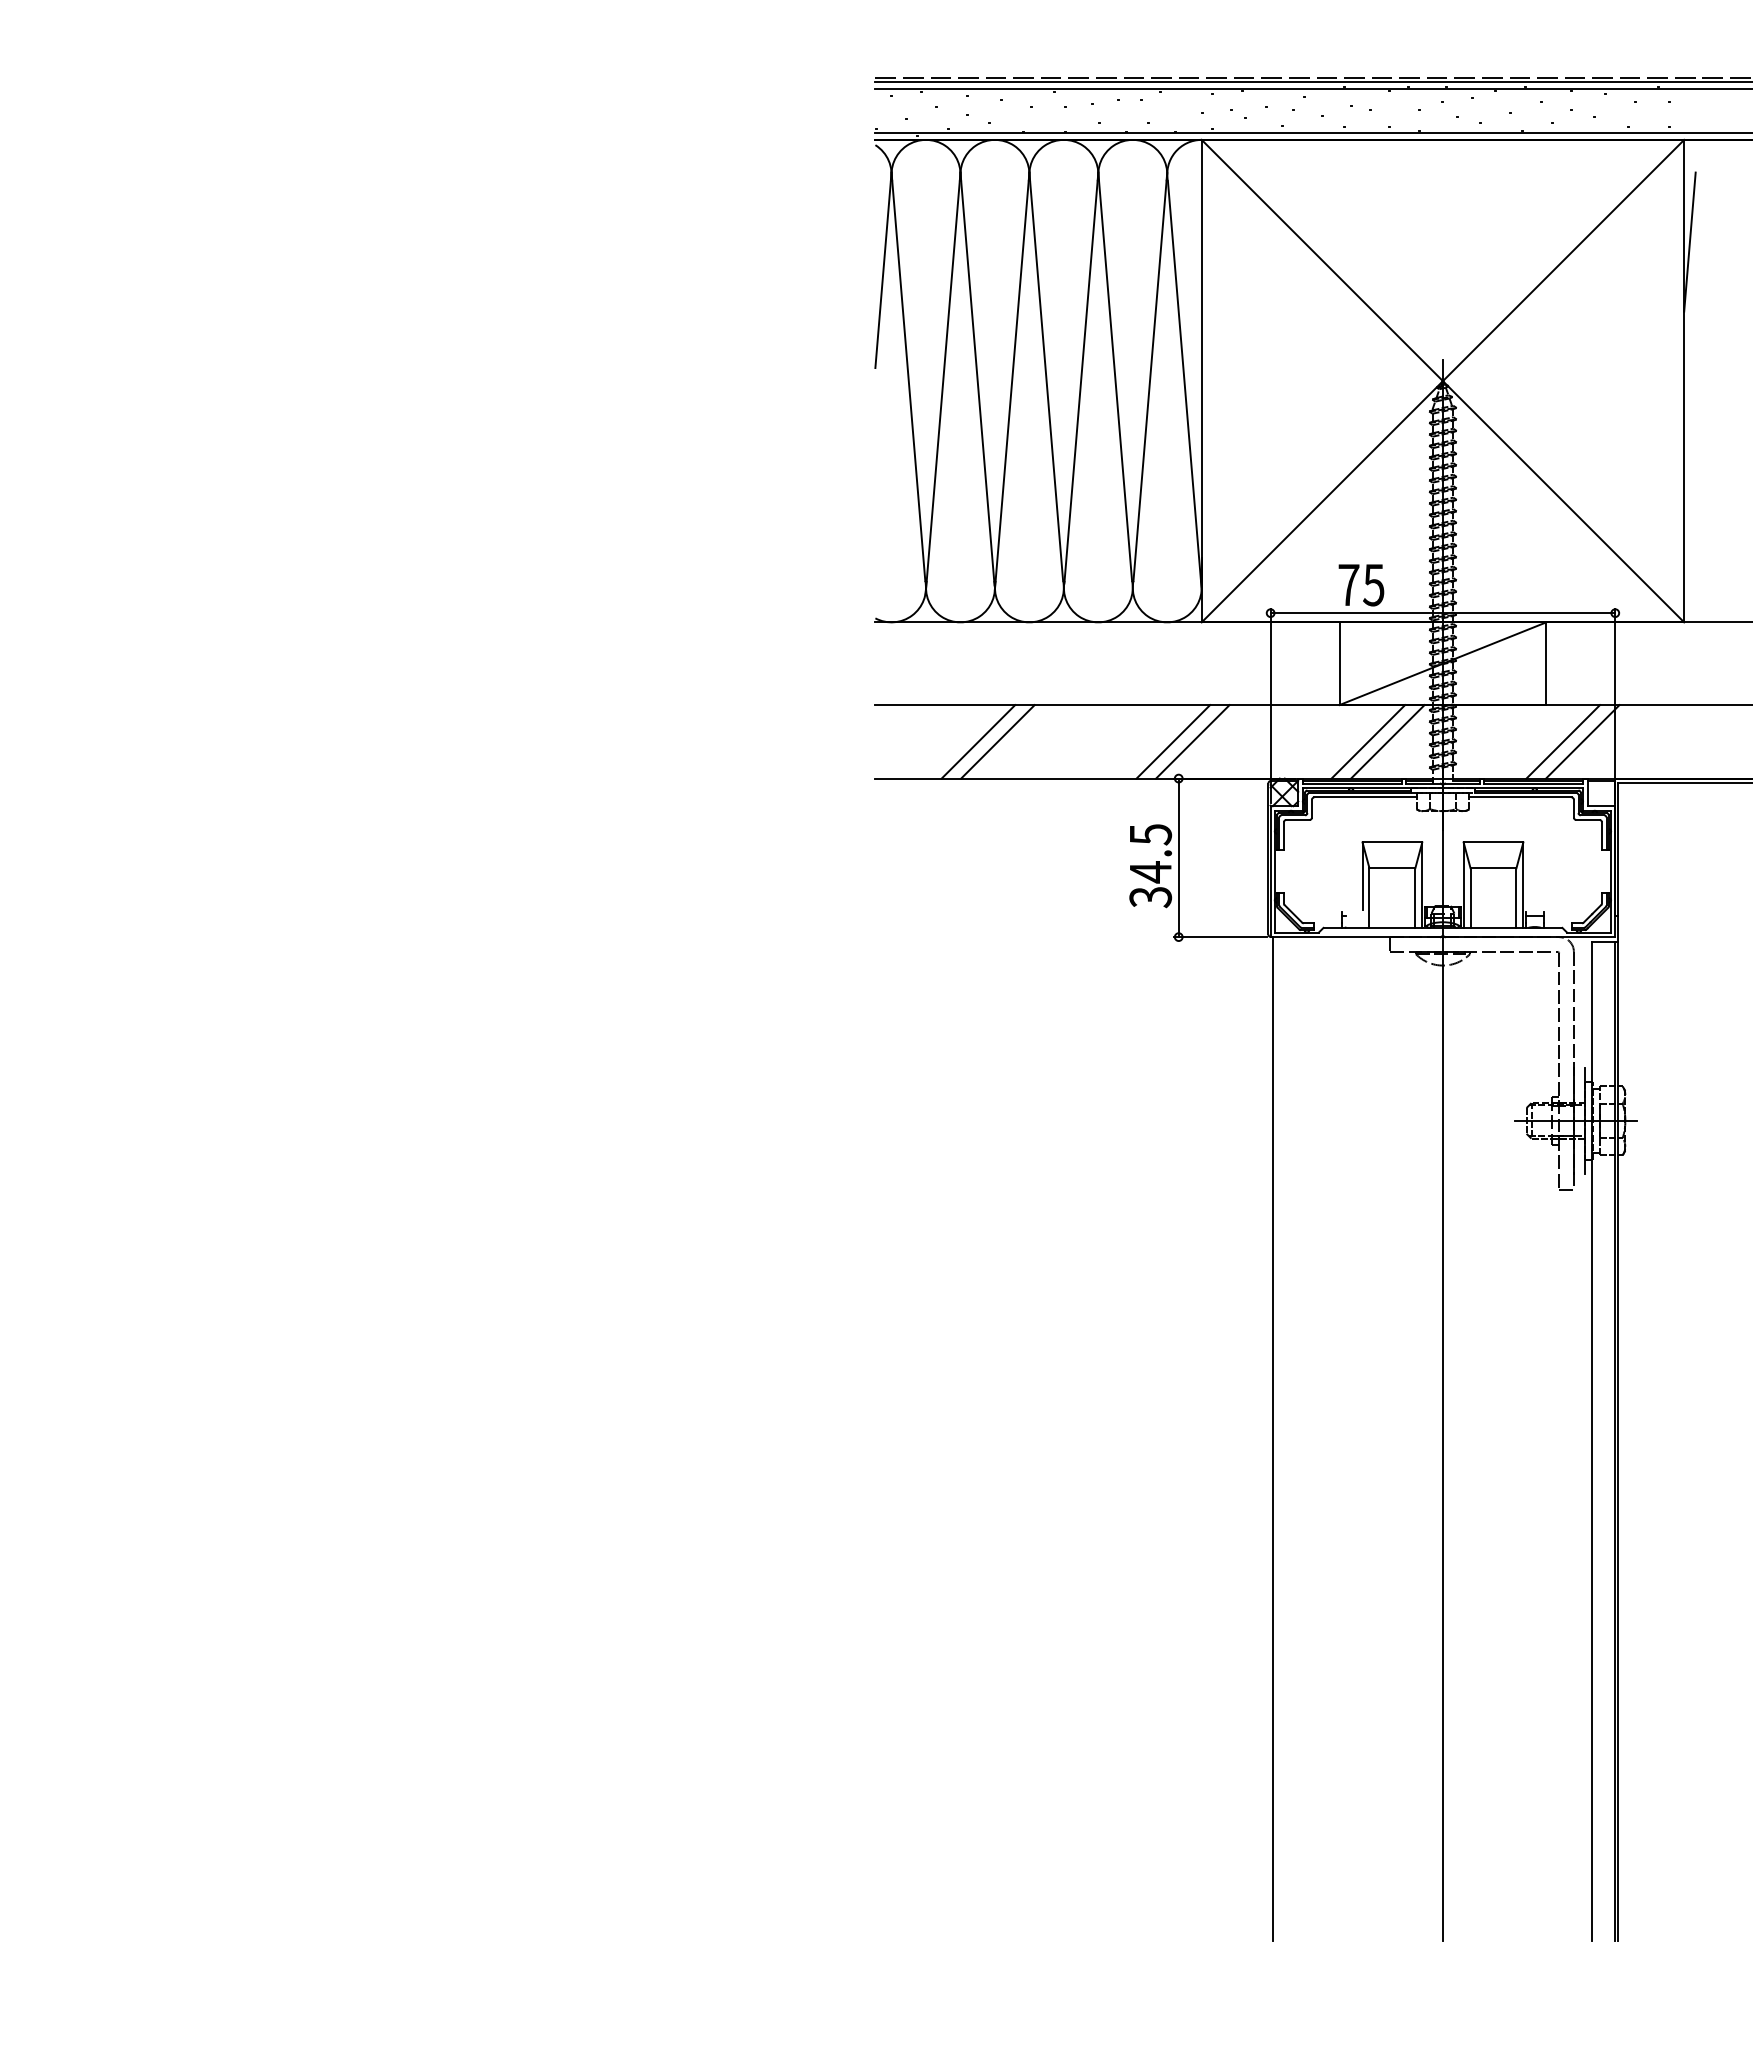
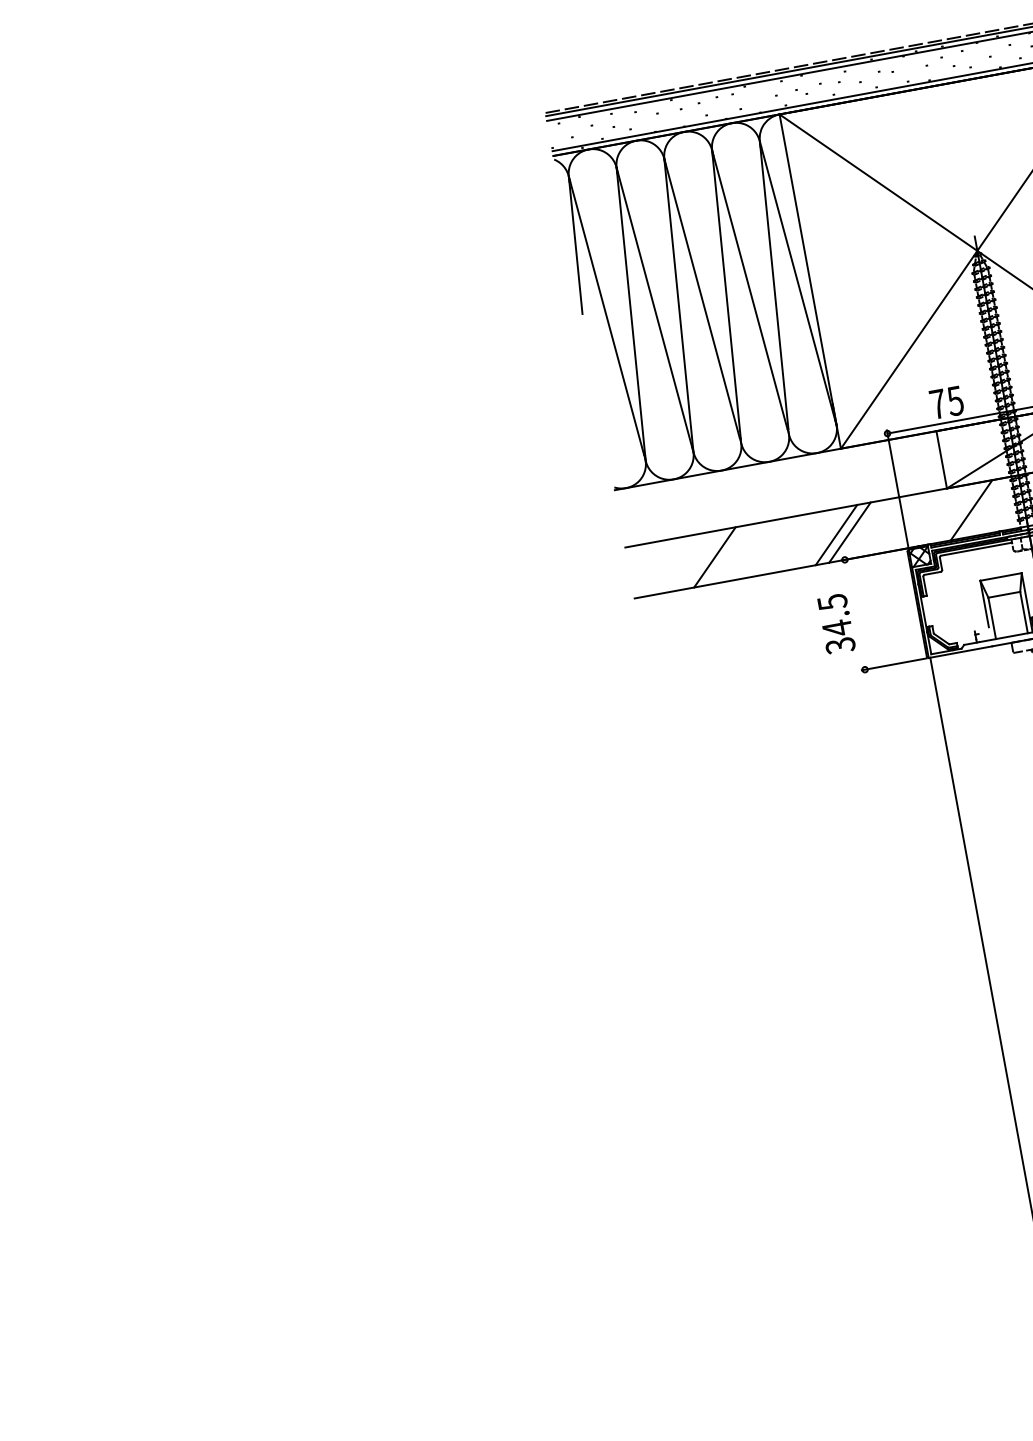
line: (978, 741) -> (701, 559), removed
line: (1387, 741) -> (984, 507), removed
line: (1178, 857) -> (854, 614), removed

